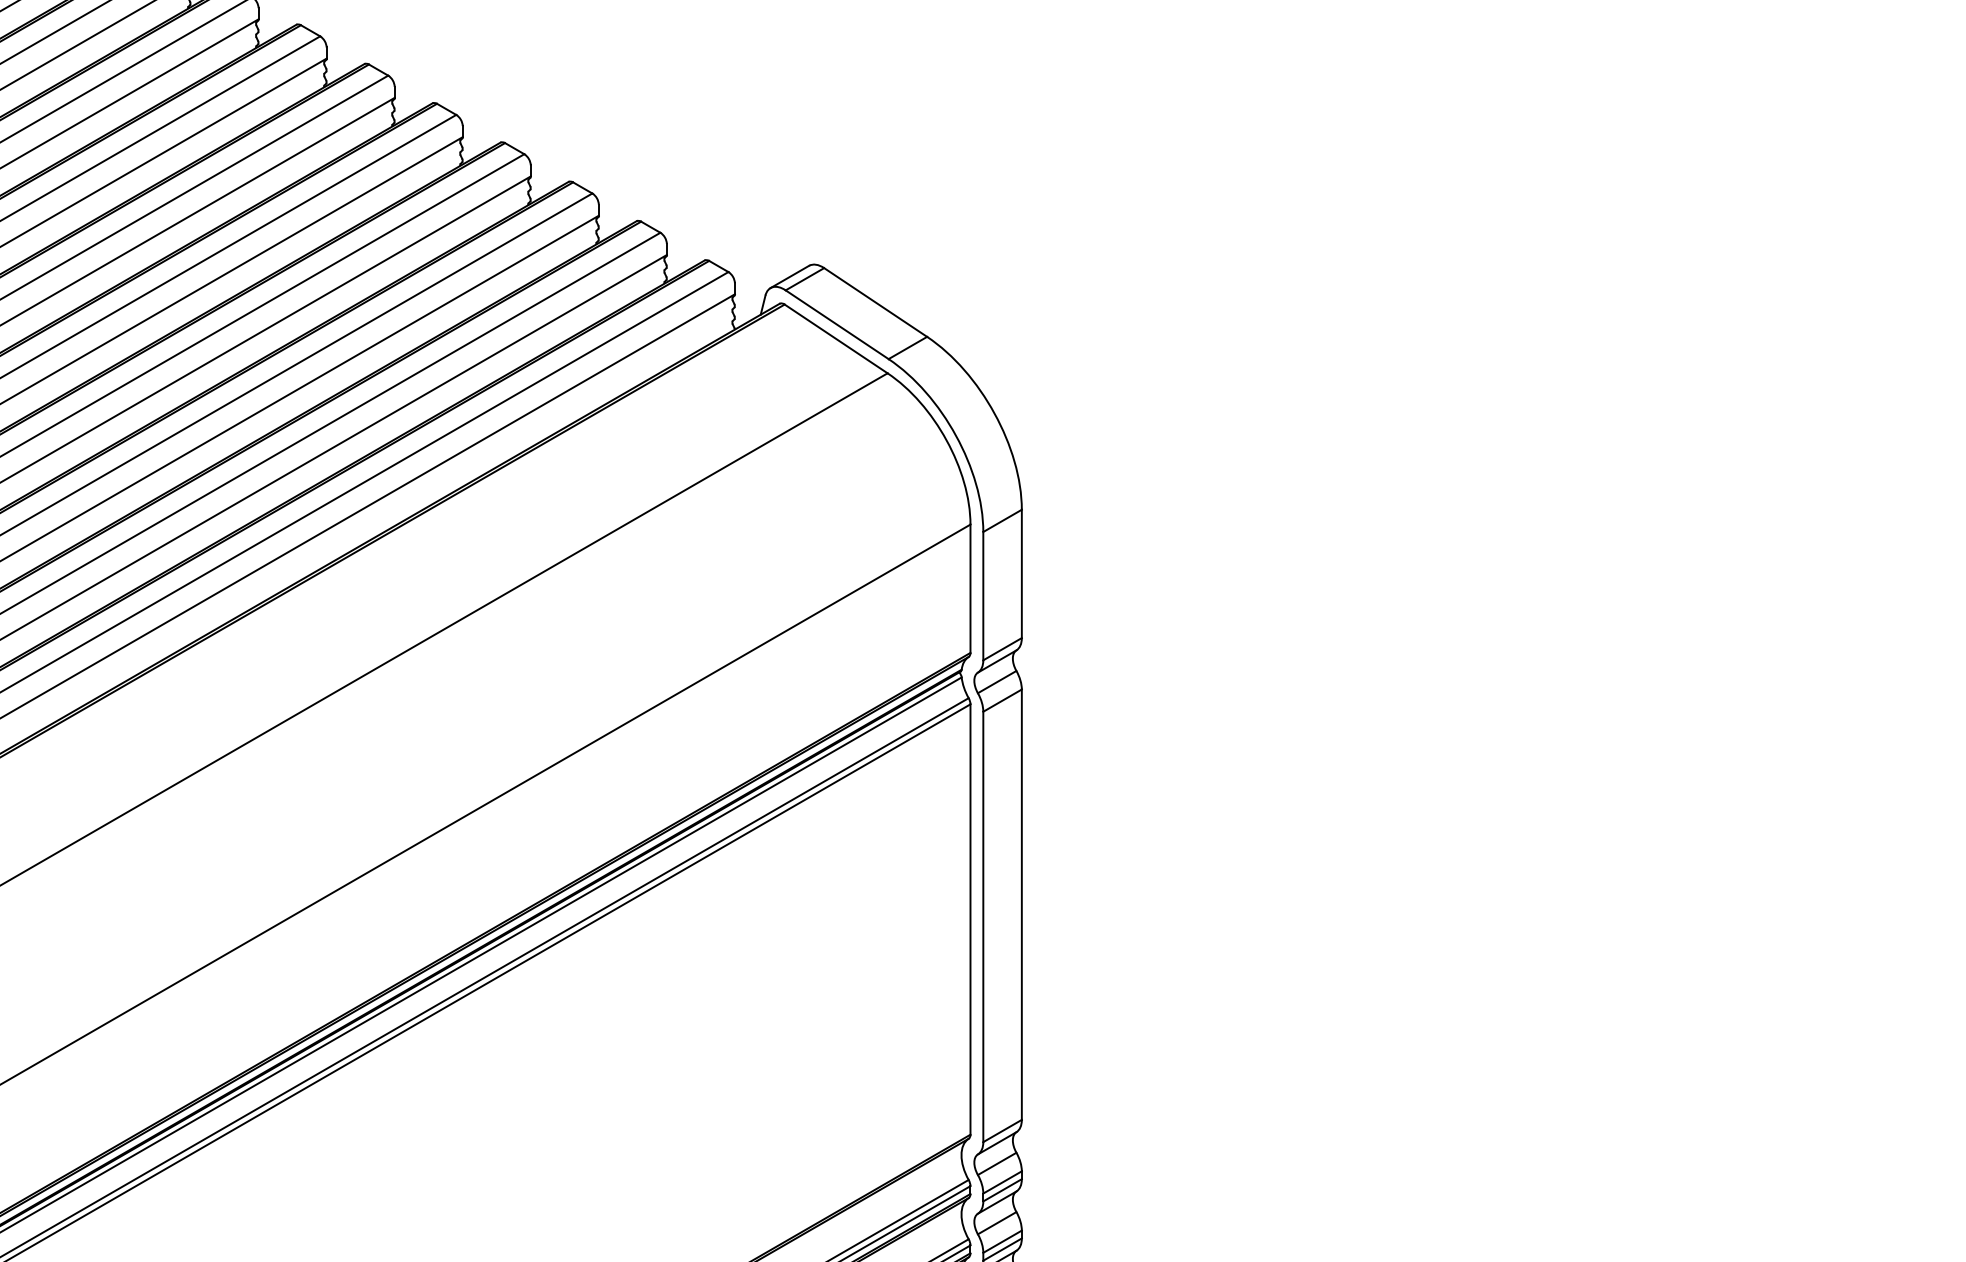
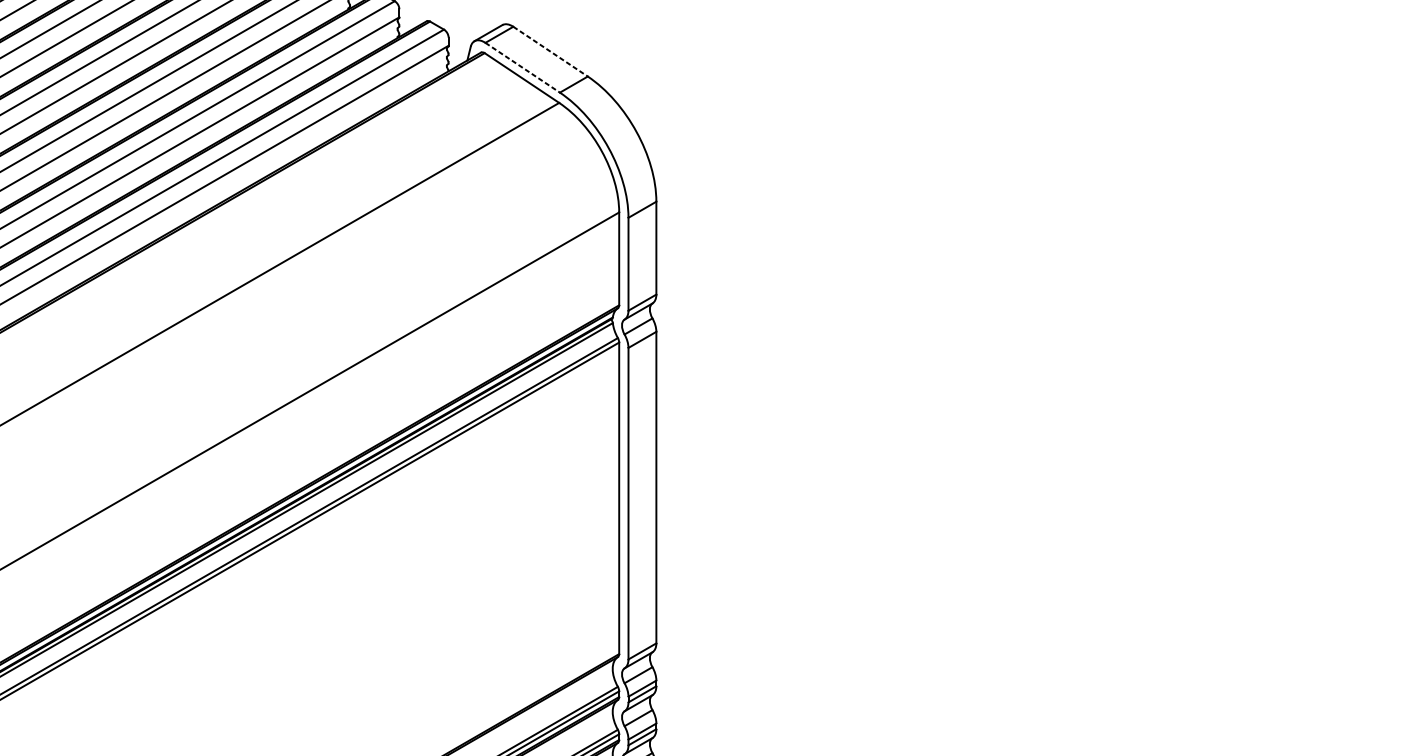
line: (875, 302) -> (550, 51), solid -> dashed
line: (837, 324) -> (522, 67), solid -> dashed

